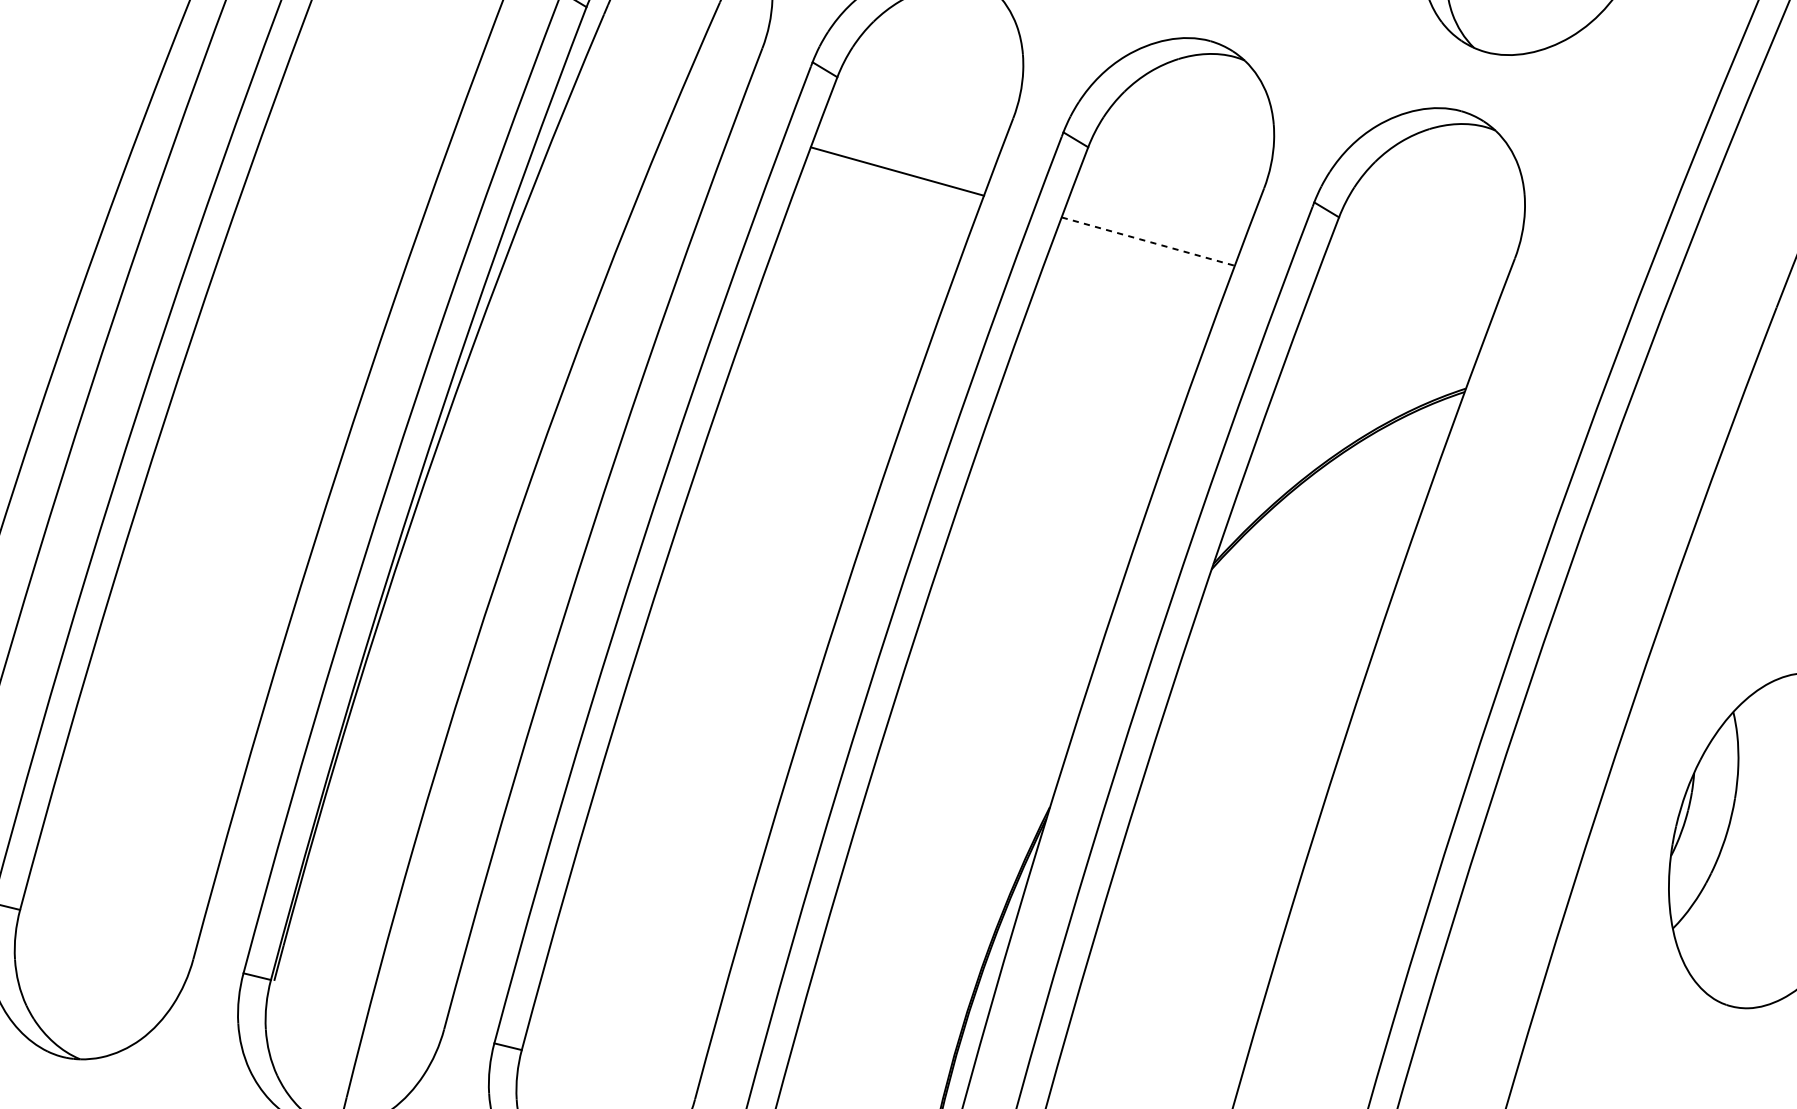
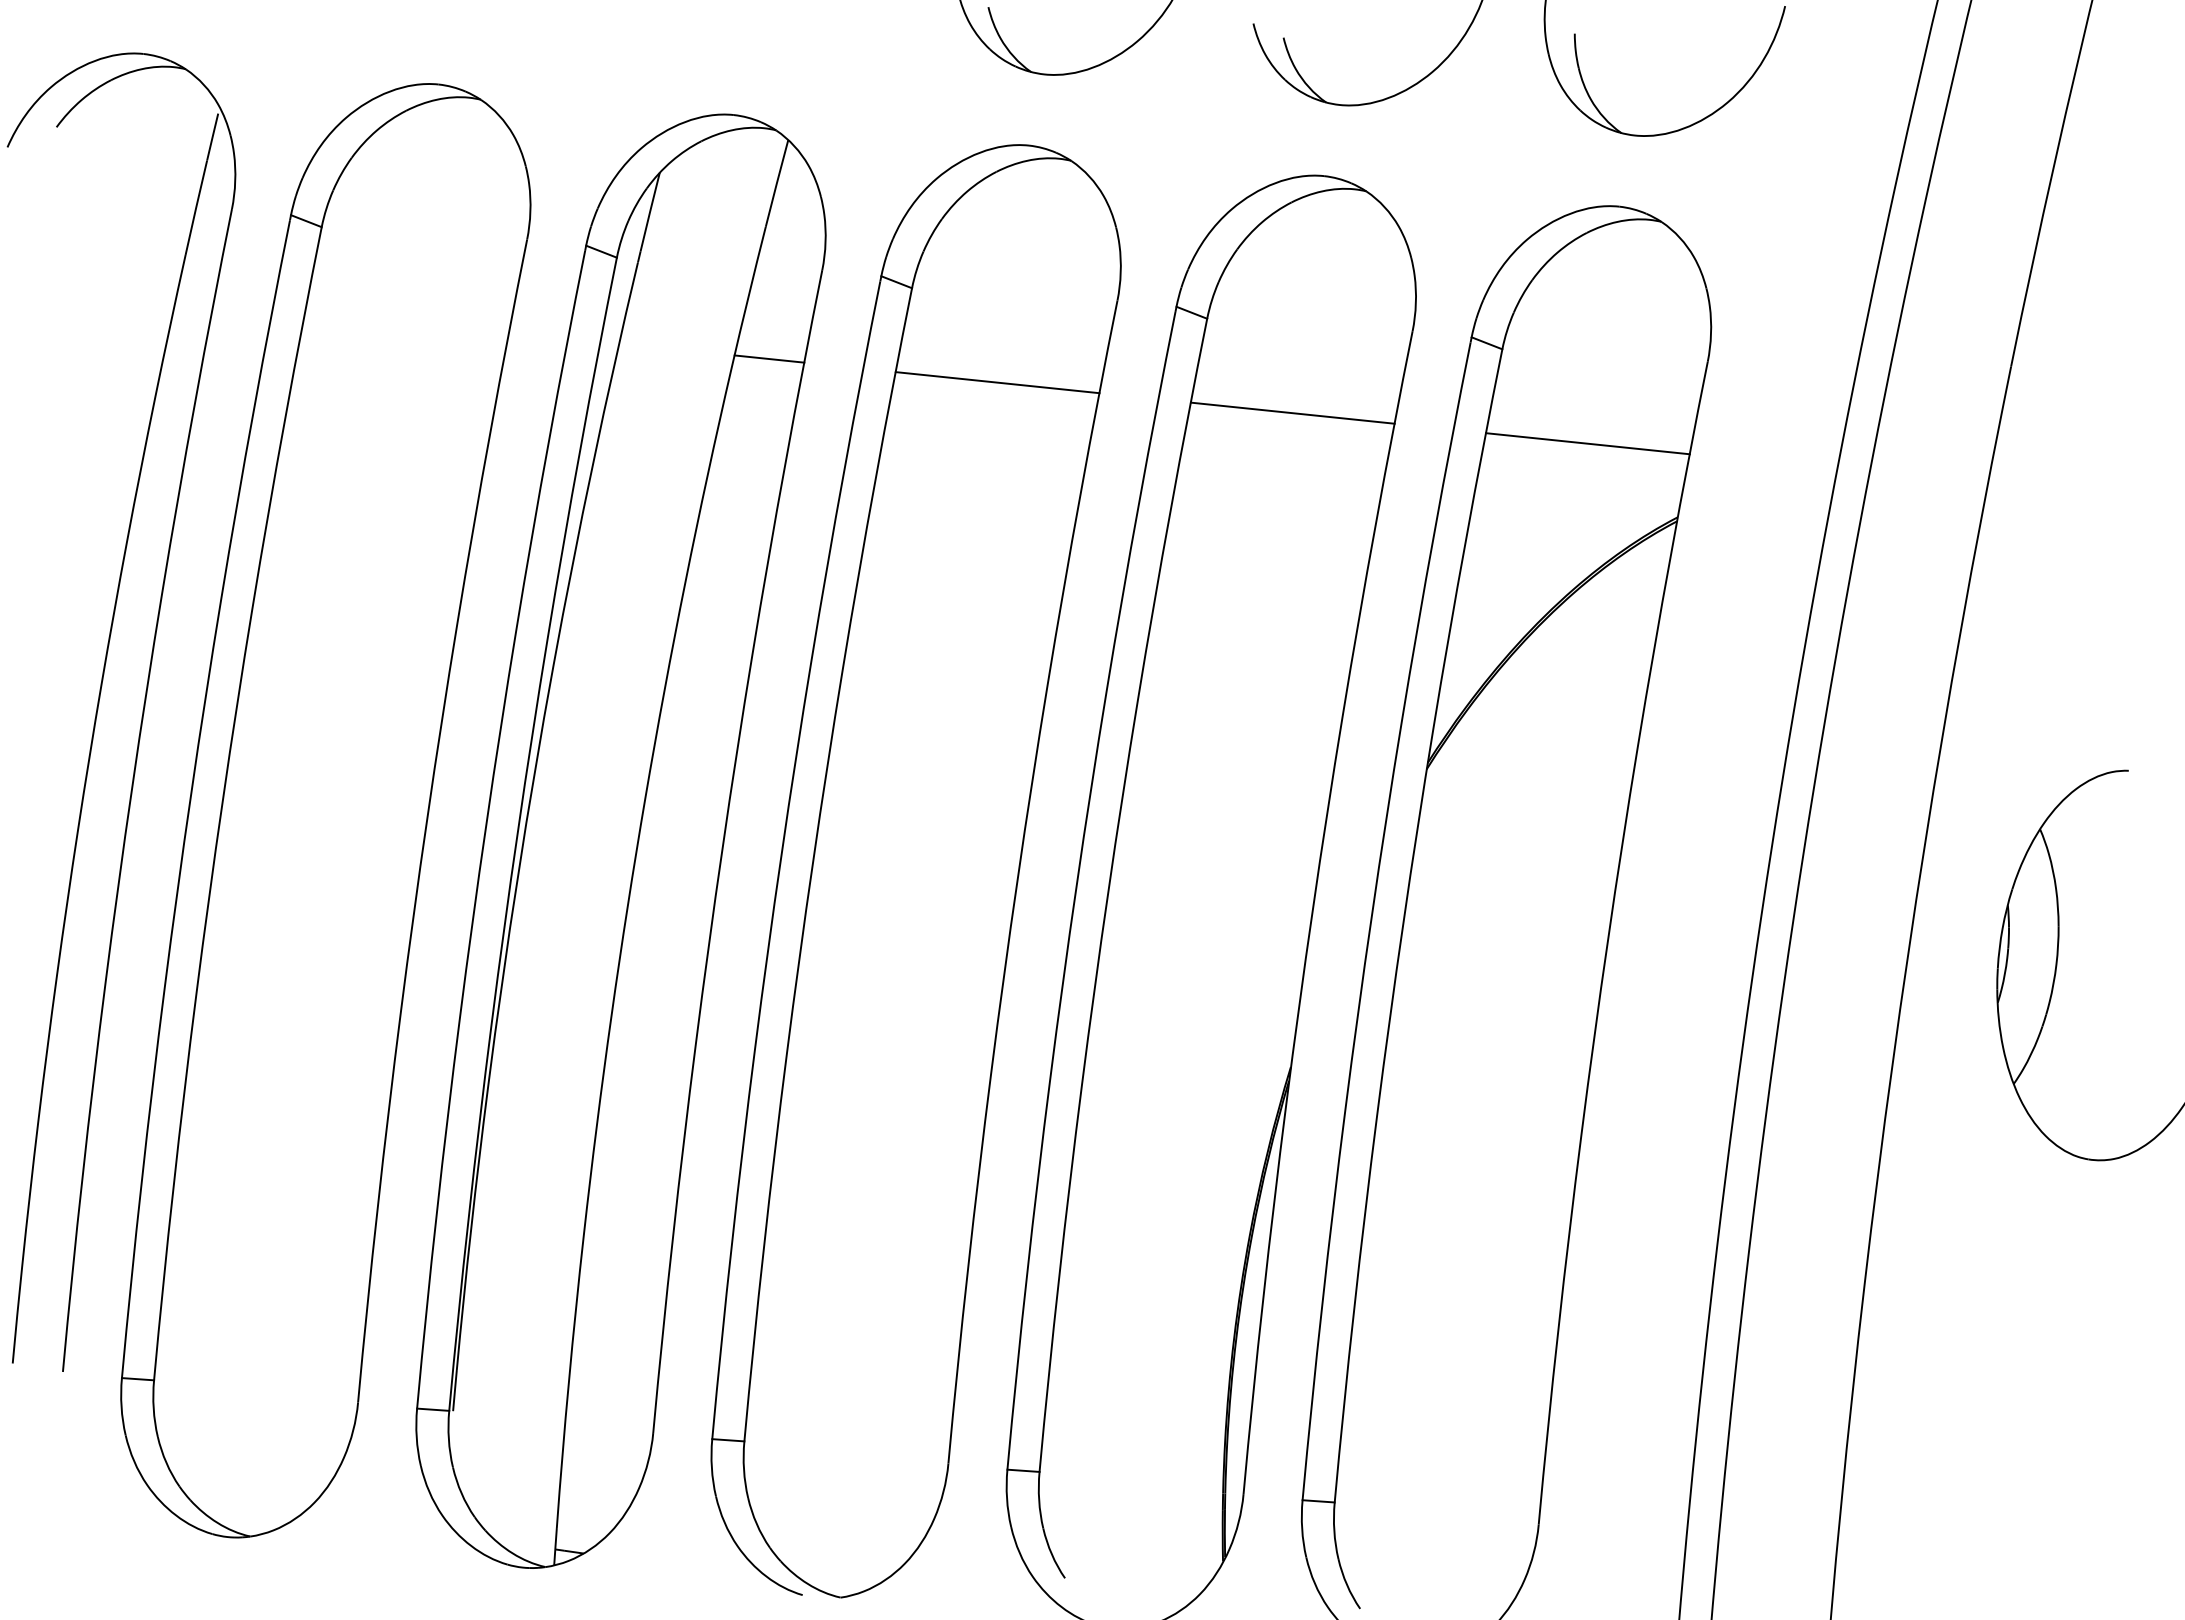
line: (703, 116) -> (769, 358), added
line: (1148, 241) -> (1293, 413), dashed -> solid
line: (1398, 311) -> (1587, 443), added

